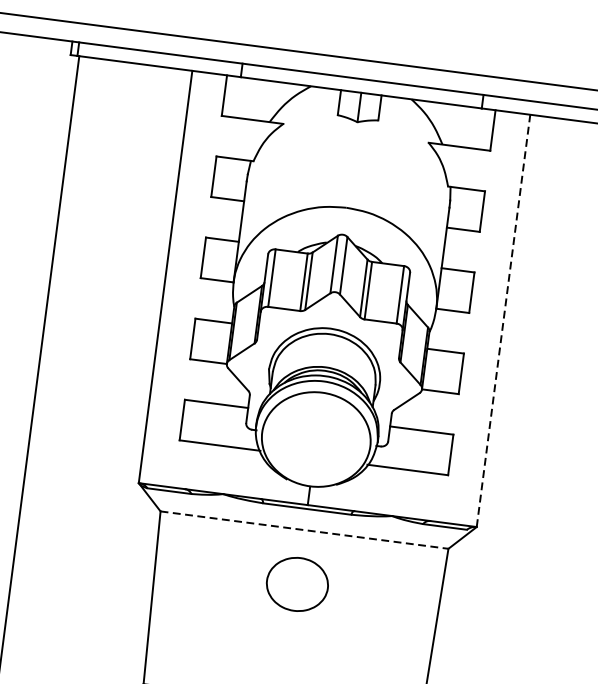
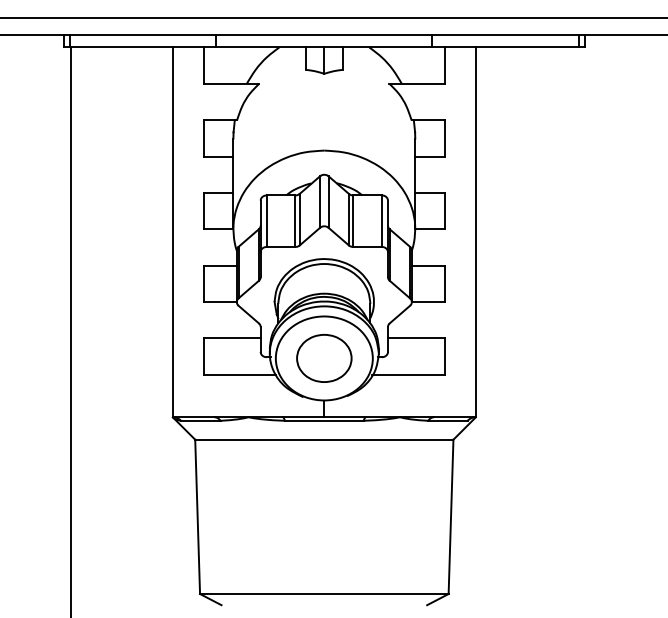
line: (503, 320) -> (475, 232), dashed -> solid
line: (304, 529) -> (324, 439), dashed -> solid
part: (297, 584) -> (324, 358), moved

